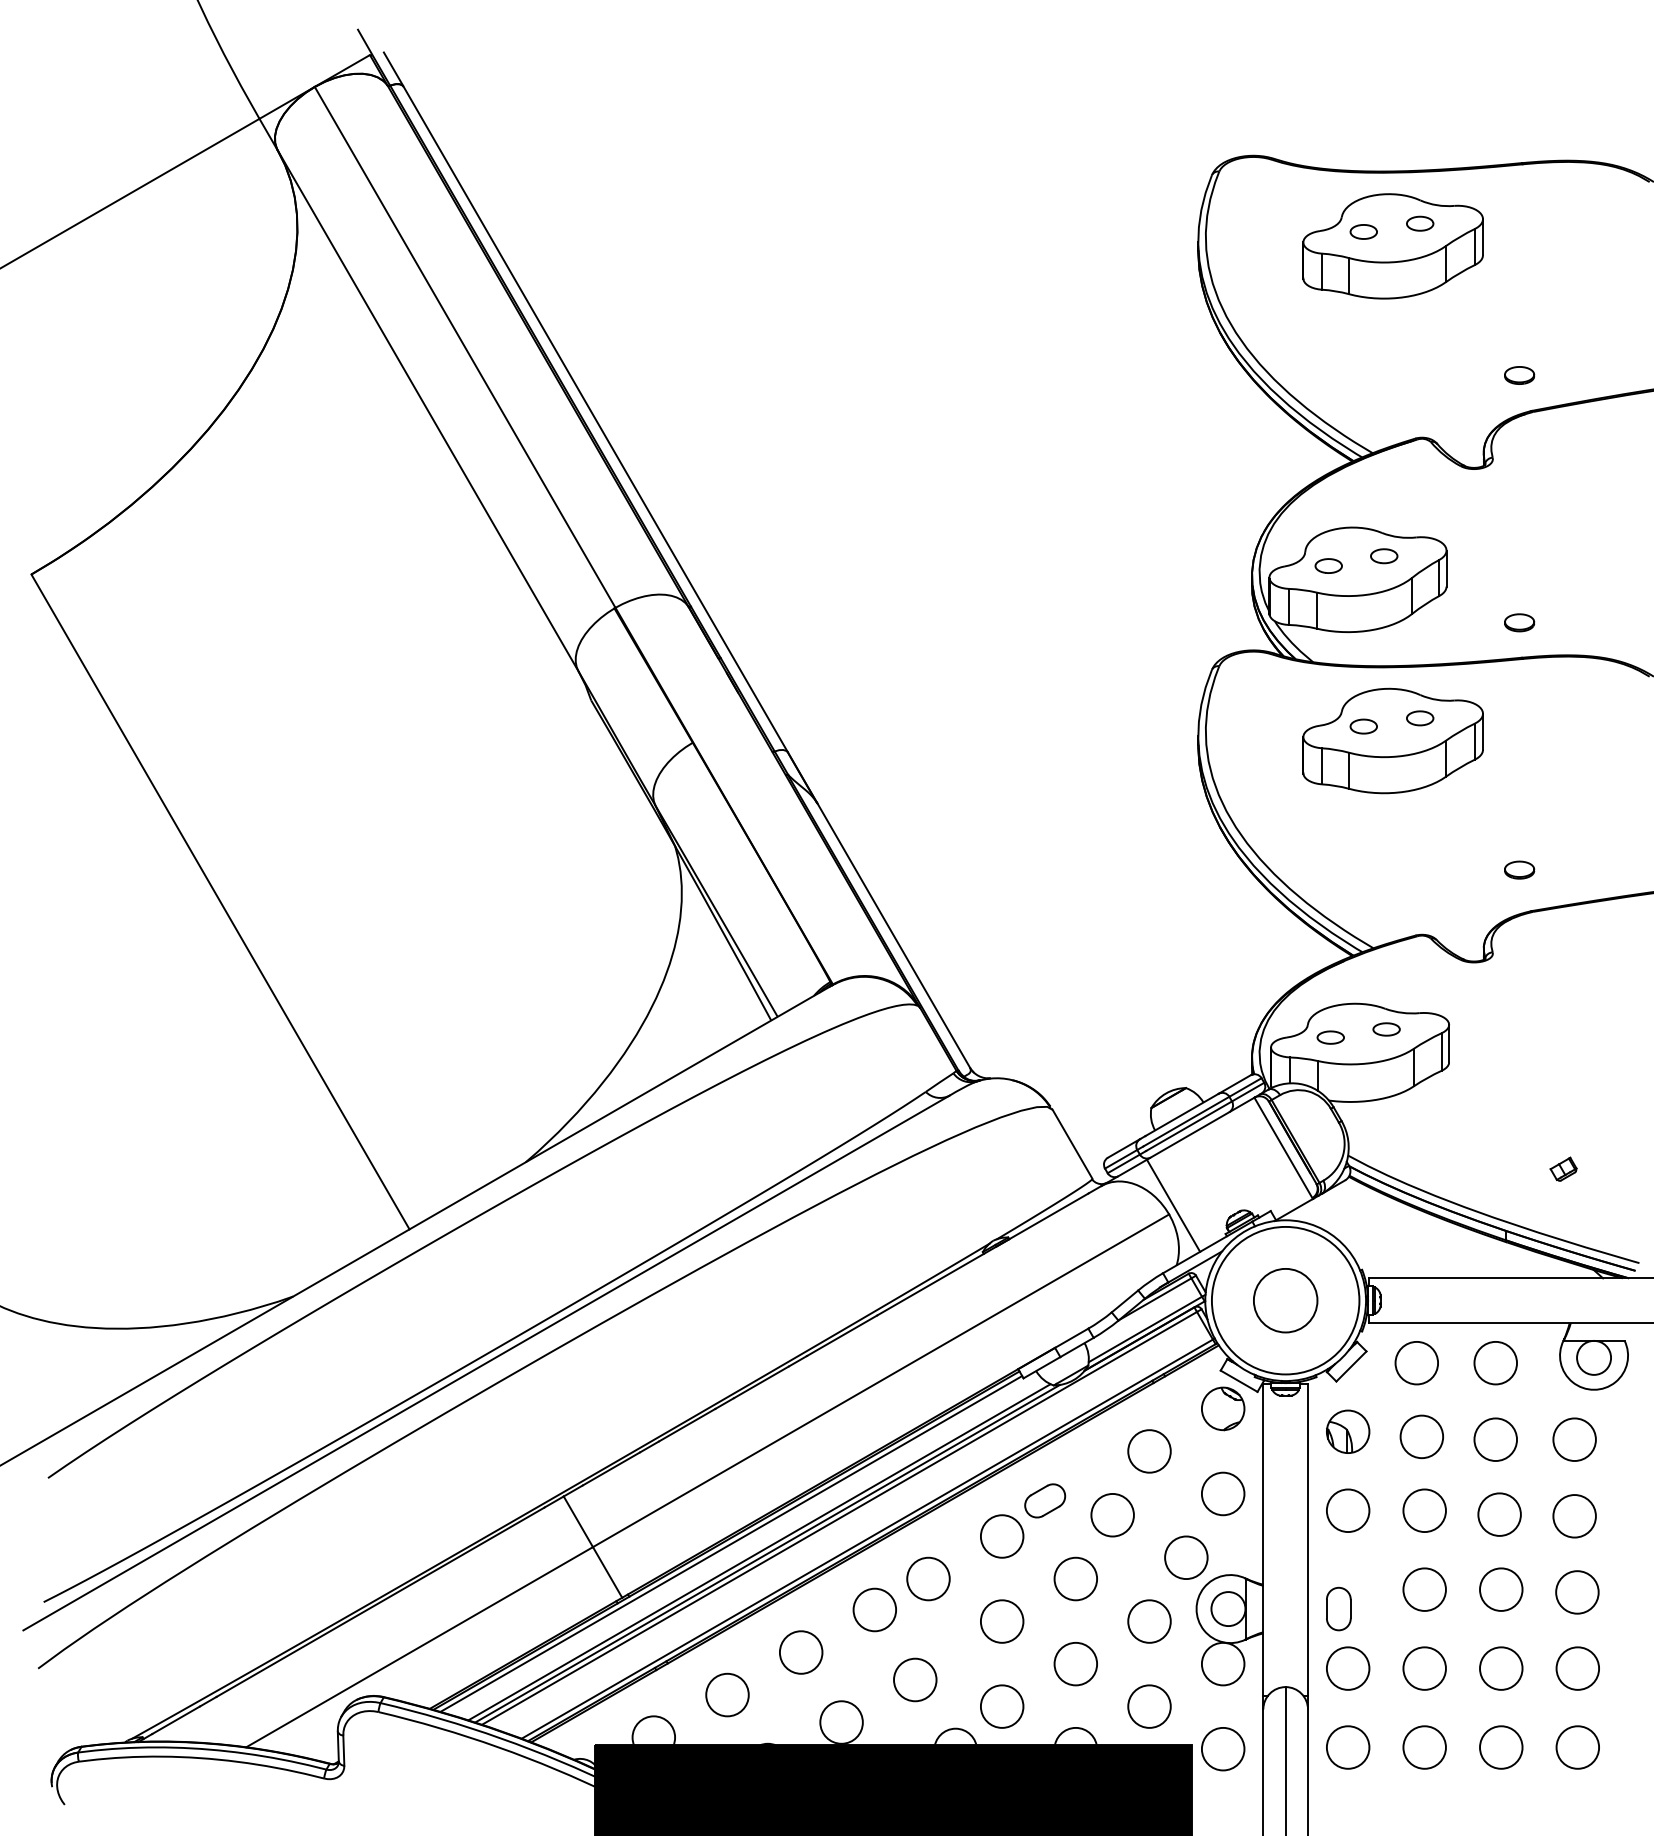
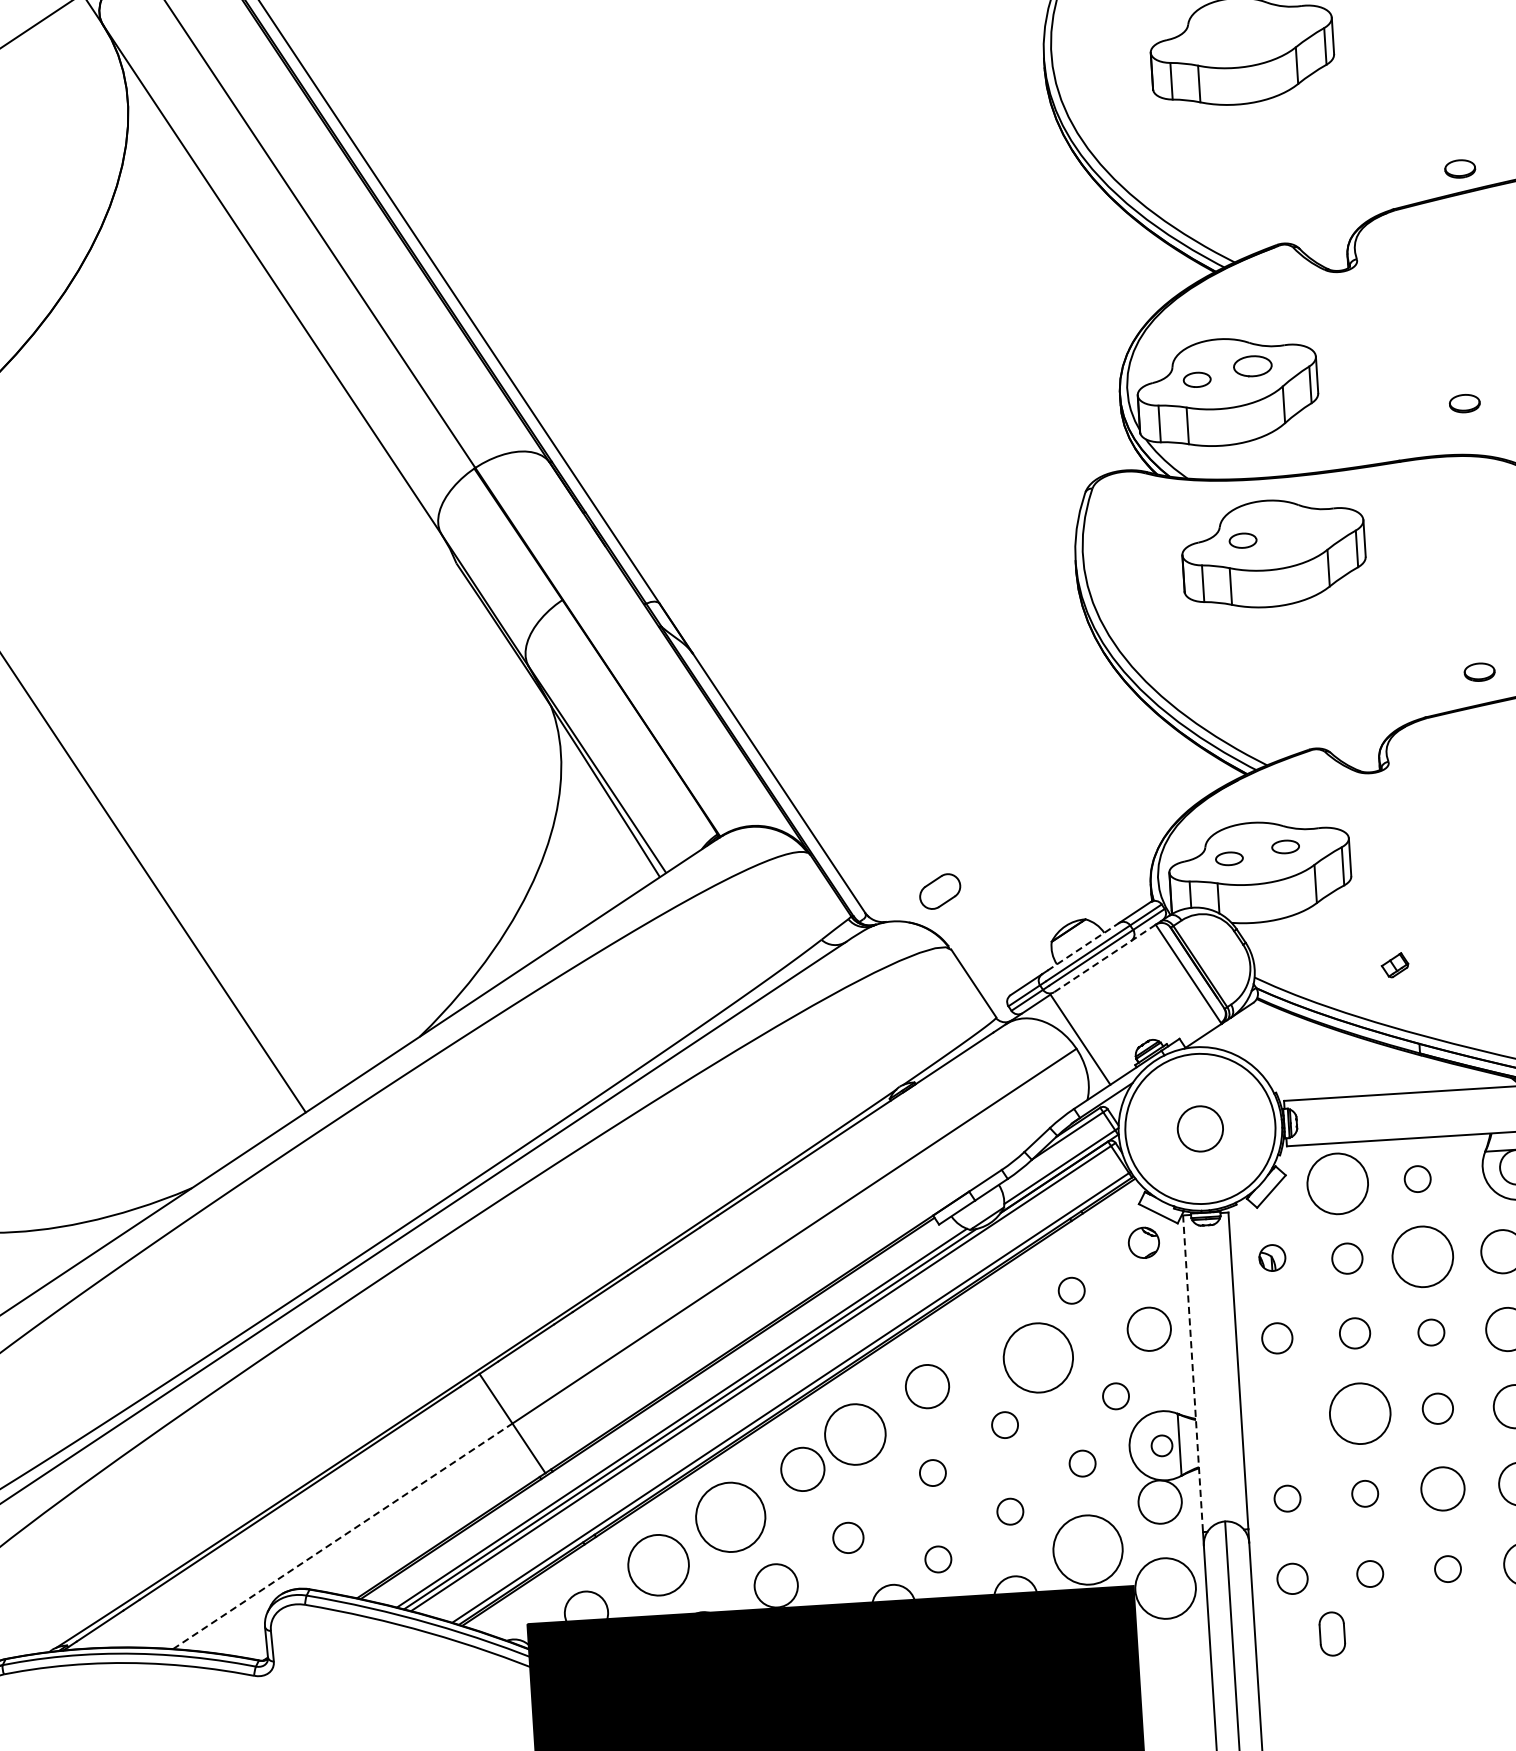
part: (1420, 223) -> (1268, 26), removed
part: (1363, 231) -> (1211, 37), removed
part: (1519, 375) -> (1460, 168), moved
part: (1384, 556) -> (1253, 366), size x1.4
part: (1519, 622) -> (1464, 403), moved
part: (1420, 718) -> (1300, 528), removed
part: (1519, 869) -> (1479, 671), moved
line: (1182, 1114) -> (1083, 946), solid -> dashed
line: (1200, 1128) -> (1102, 959), solid -> dashed
part: (1563, 1168) -> (1394, 964), moved
circle: (1285, 1300) -> (1200, 1128), size x0.7
circle: (1416, 1363) -> (1337, 1184), size x1.4
circle: (1495, 1363) -> (1417, 1179), size x0.6
part: (1223, 1408) -> (1144, 1242), size x0.7
part: (1348, 1431) -> (1272, 1257), size x0.6
circle: (1421, 1436) -> (1347, 1258), size x0.7
circle: (1495, 1439) -> (1422, 1256), size x1.4
circle: (1149, 1451) -> (1071, 1290), size x0.6
part: (1045, 1500) -> (940, 891), moved
circle: (1347, 1510) -> (1276, 1338), size x0.7
circle: (1424, 1510) -> (1354, 1333), size x0.7
circle: (1112, 1514) -> (1038, 1357), size x1.6
circle: (1499, 1514) -> (1431, 1332), size x0.6
line: (1263, 1540) -> (1193, 1373), solid -> dashed
line: (731, 1543) -> (652, 1411), removed
circle: (1186, 1557) -> (1116, 1396), size x0.6
circle: (928, 1578) -> (855, 1433), size x1.4
circle: (1075, 1578) -> (1004, 1424), size x0.6
circle: (1424, 1589) -> (1359, 1413), size x1.4
circle: (1501, 1589) -> (1438, 1408), size x0.7
part: (1338, 1608) -> (1331, 1633), moved
circle: (1228, 1609) -> (1162, 1446), size x0.6
circle: (1001, 1621) -> (932, 1473), size x0.6
circle: (1149, 1621) -> (1082, 1463), size x0.6
line: (420, 1646) -> (343, 1535), solid -> dashed
circle: (800, 1652) -> (730, 1517), size x1.6
circle: (1075, 1664) -> (1010, 1511), size x0.6
circle: (1348, 1668) -> (1287, 1498), size x0.6
circle: (1424, 1668) -> (1364, 1493), size x0.6
circle: (915, 1679) -> (848, 1537), size x0.7
circle: (727, 1694) -> (658, 1564), size x1.4
circle: (1001, 1706) -> (937, 1559), size x0.6
circle: (1149, 1706) -> (1088, 1549), size x1.6
circle: (1348, 1747) -> (1292, 1578), size x0.7
circle: (1424, 1747) -> (1370, 1573), size x0.6
circle: (1501, 1747) -> (1448, 1569), size x0.6
circle: (1222, 1748) -> (1164, 1587), size x1.4

